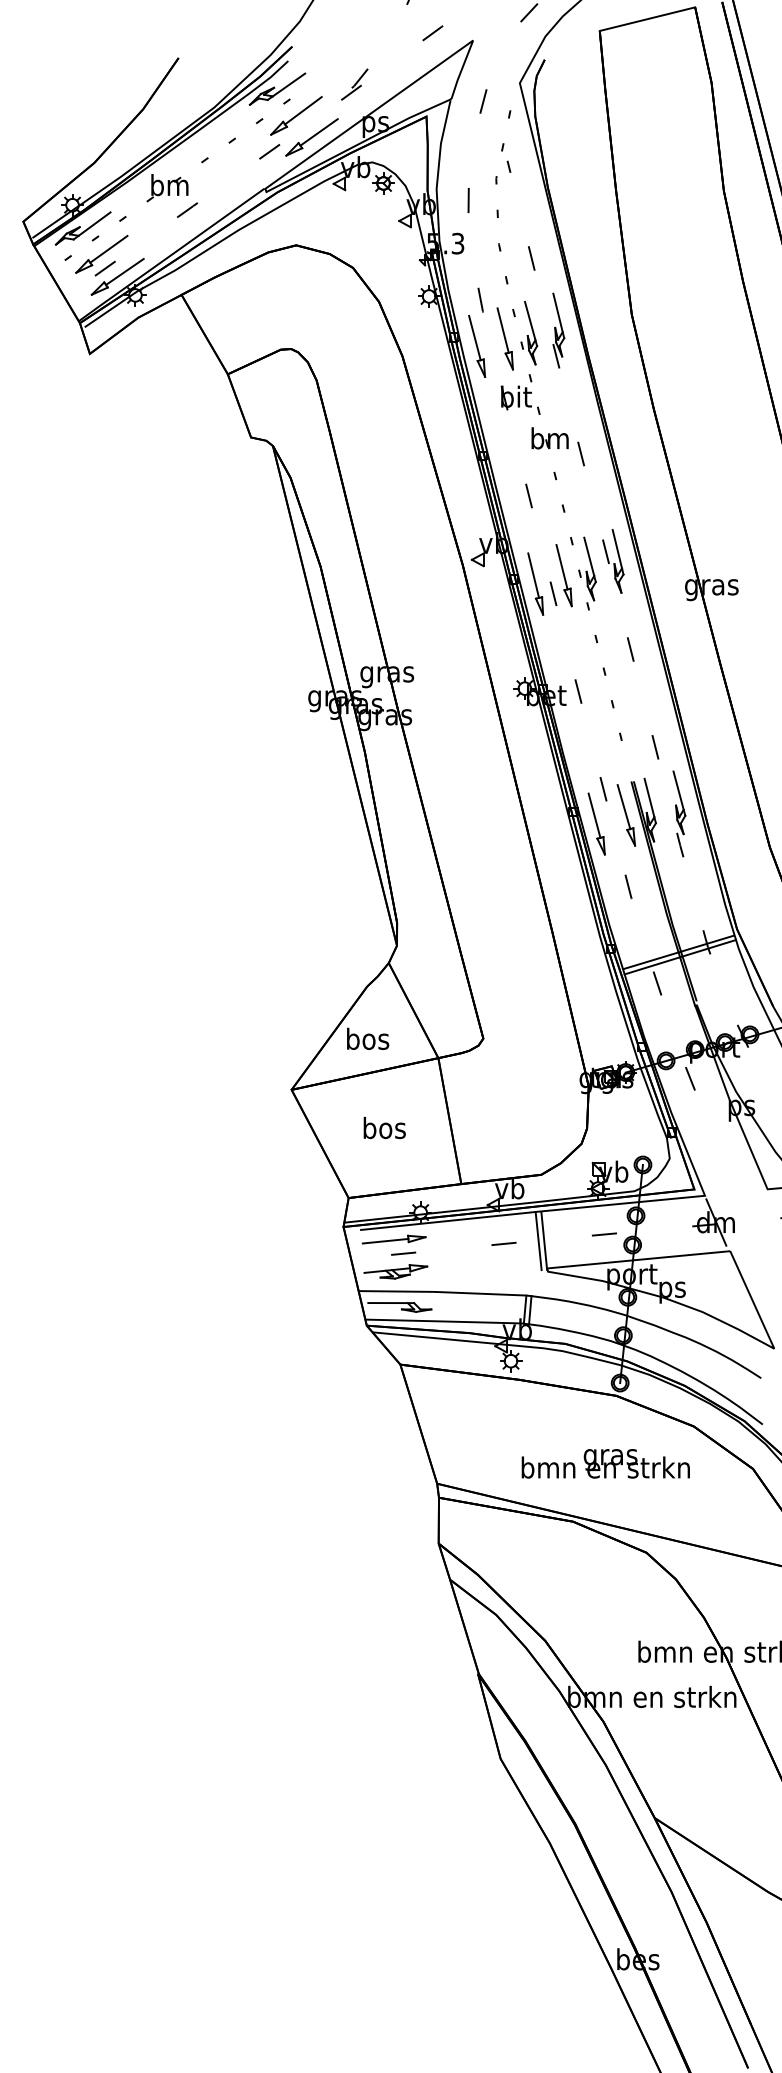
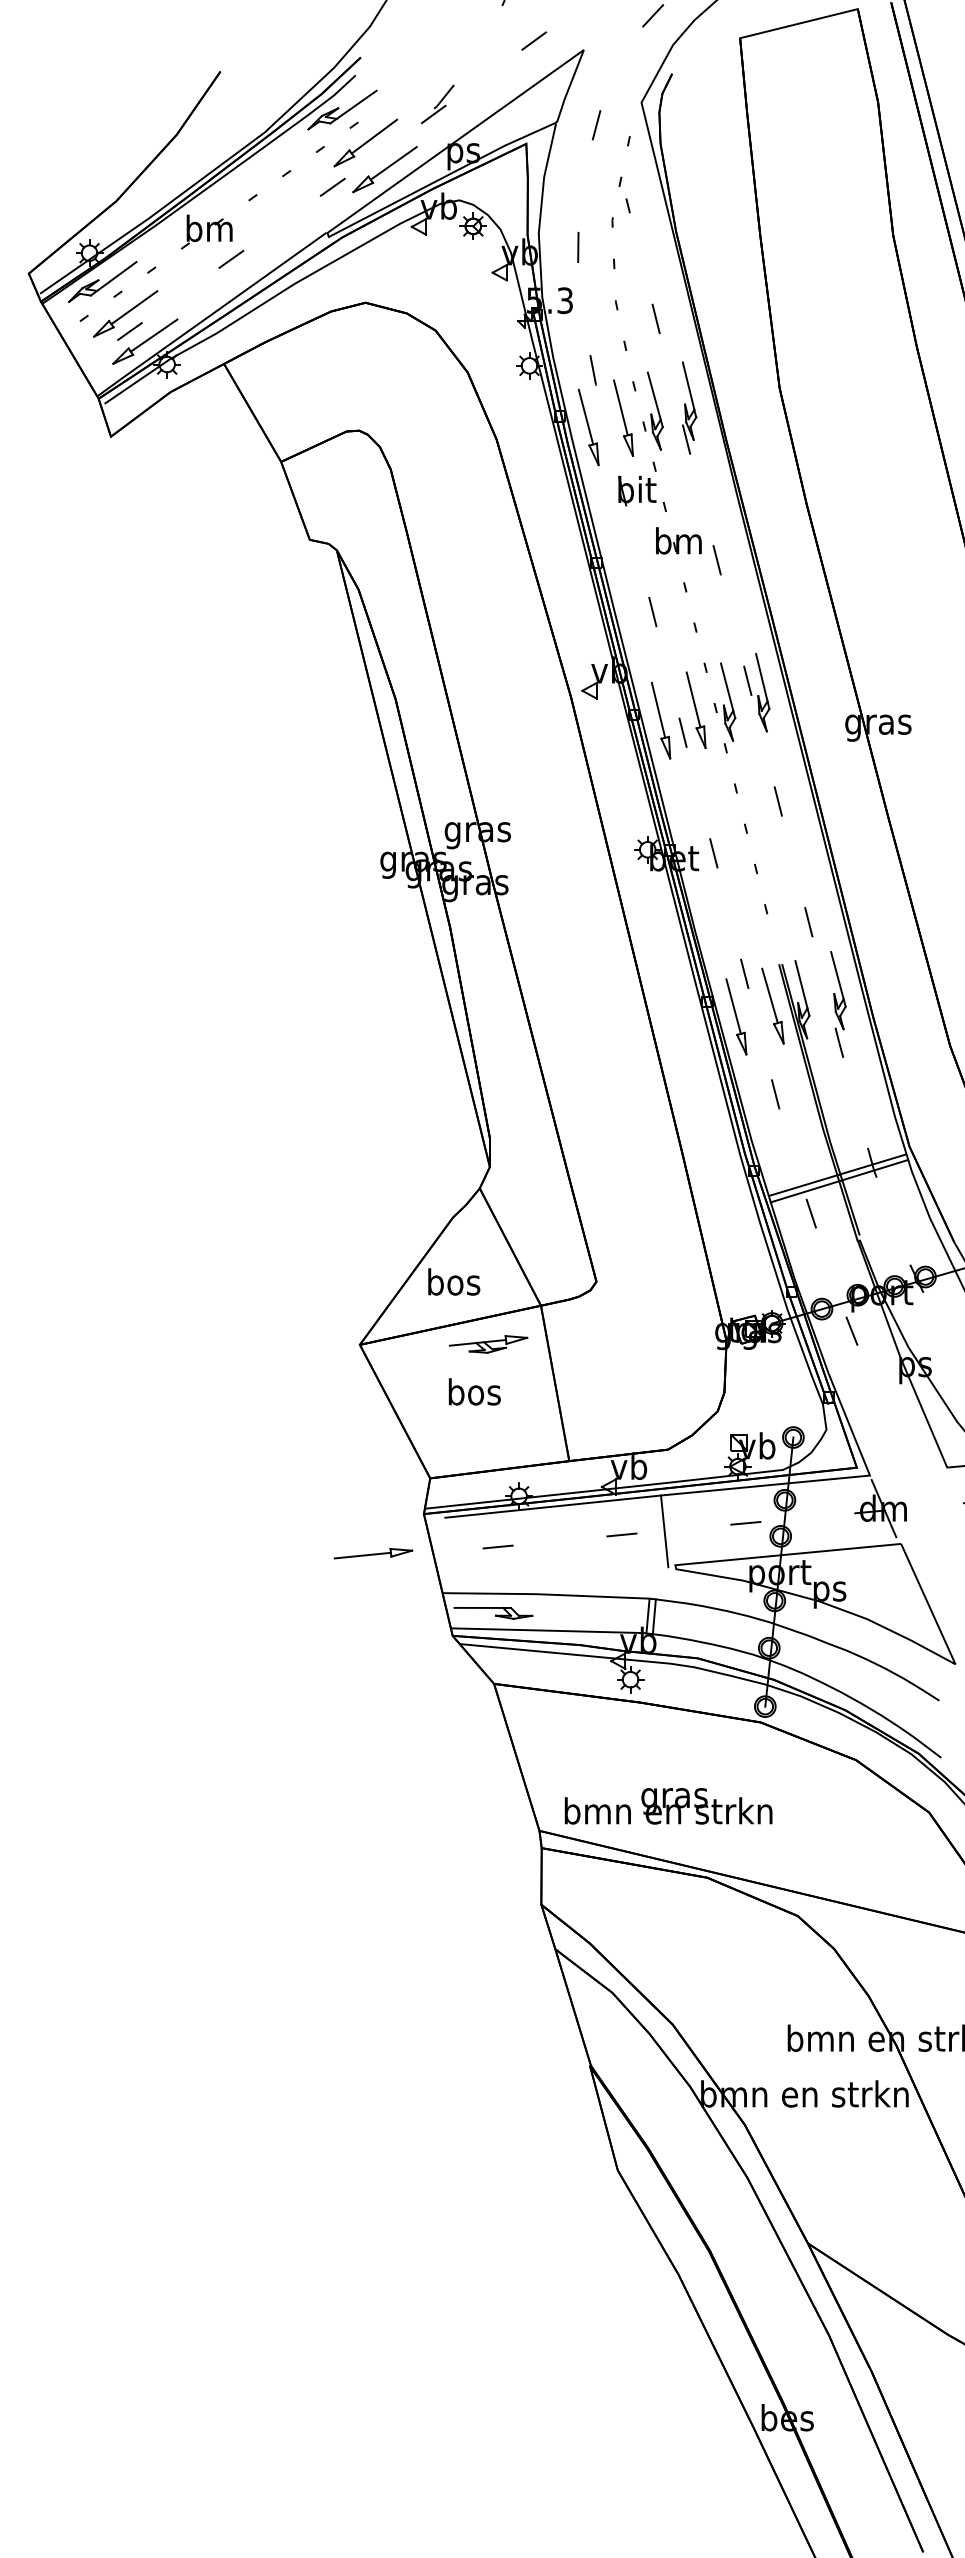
part: (394, 1239) -> (373, 1553), moved
line: (544, 1241) -> (671, 1531), removed
part: (395, 1271) -> (488, 1344), moved
text: (605, 1463) -> (668, 1806), moved

